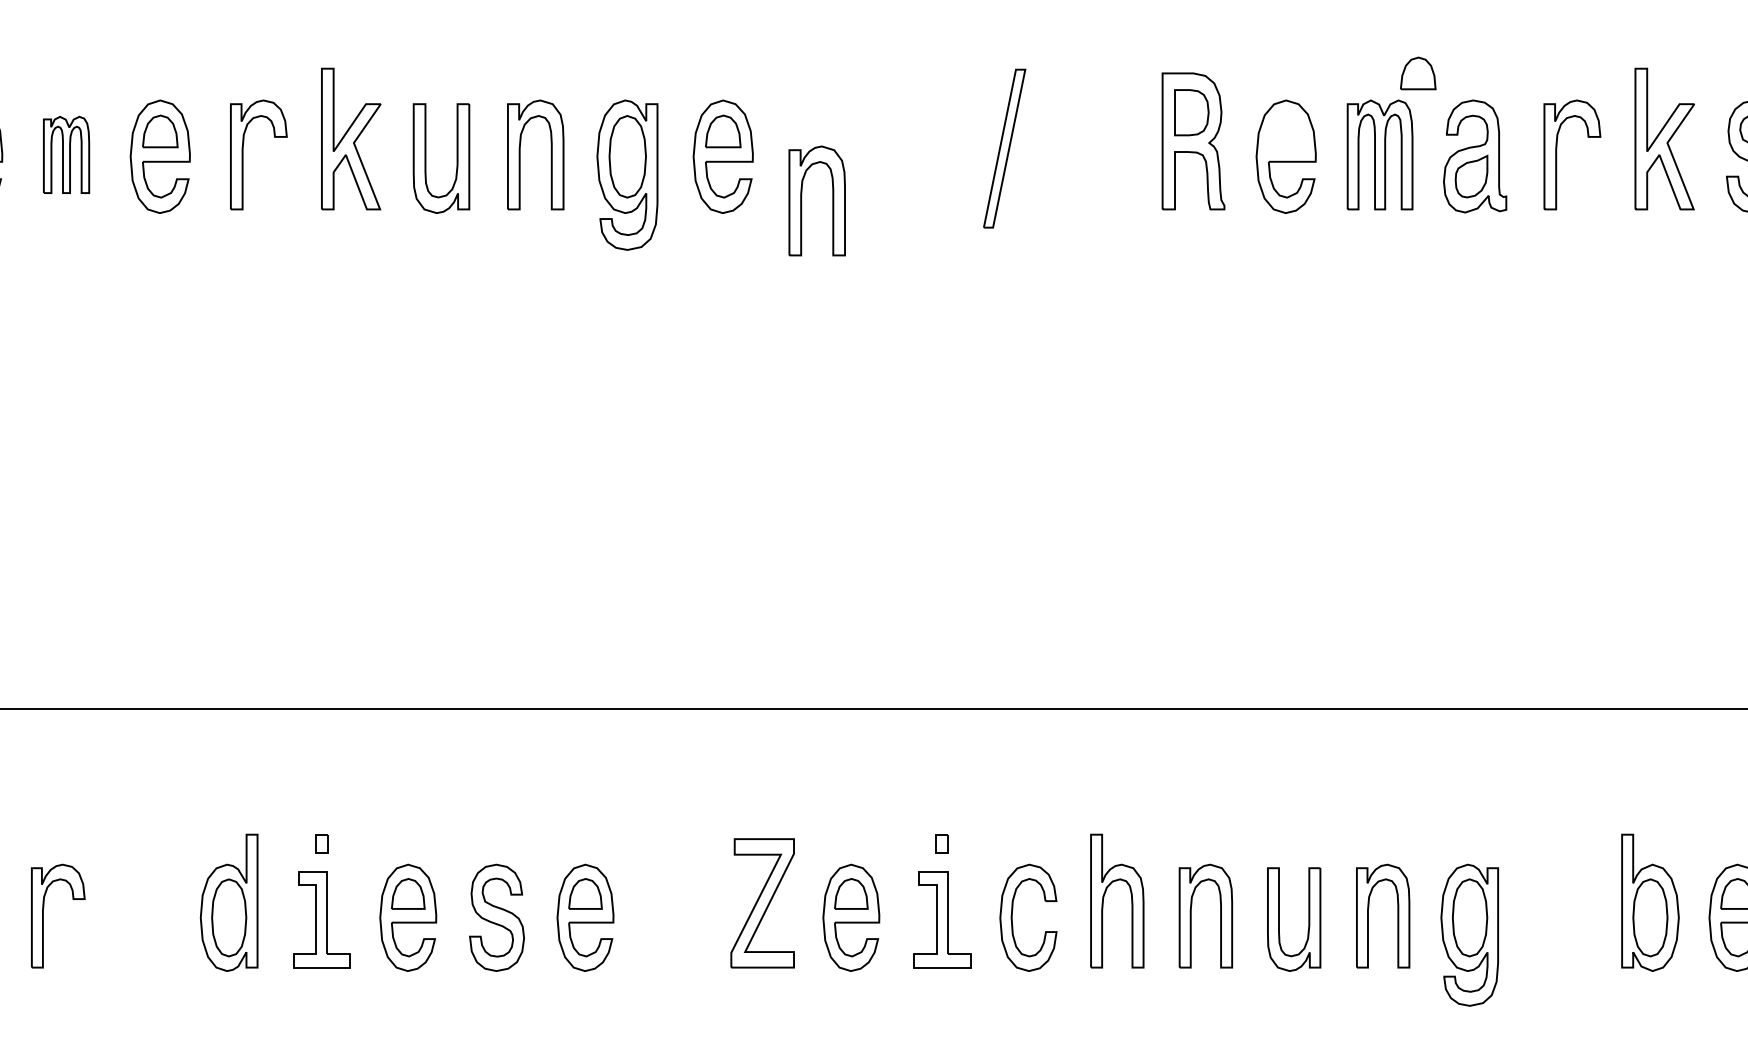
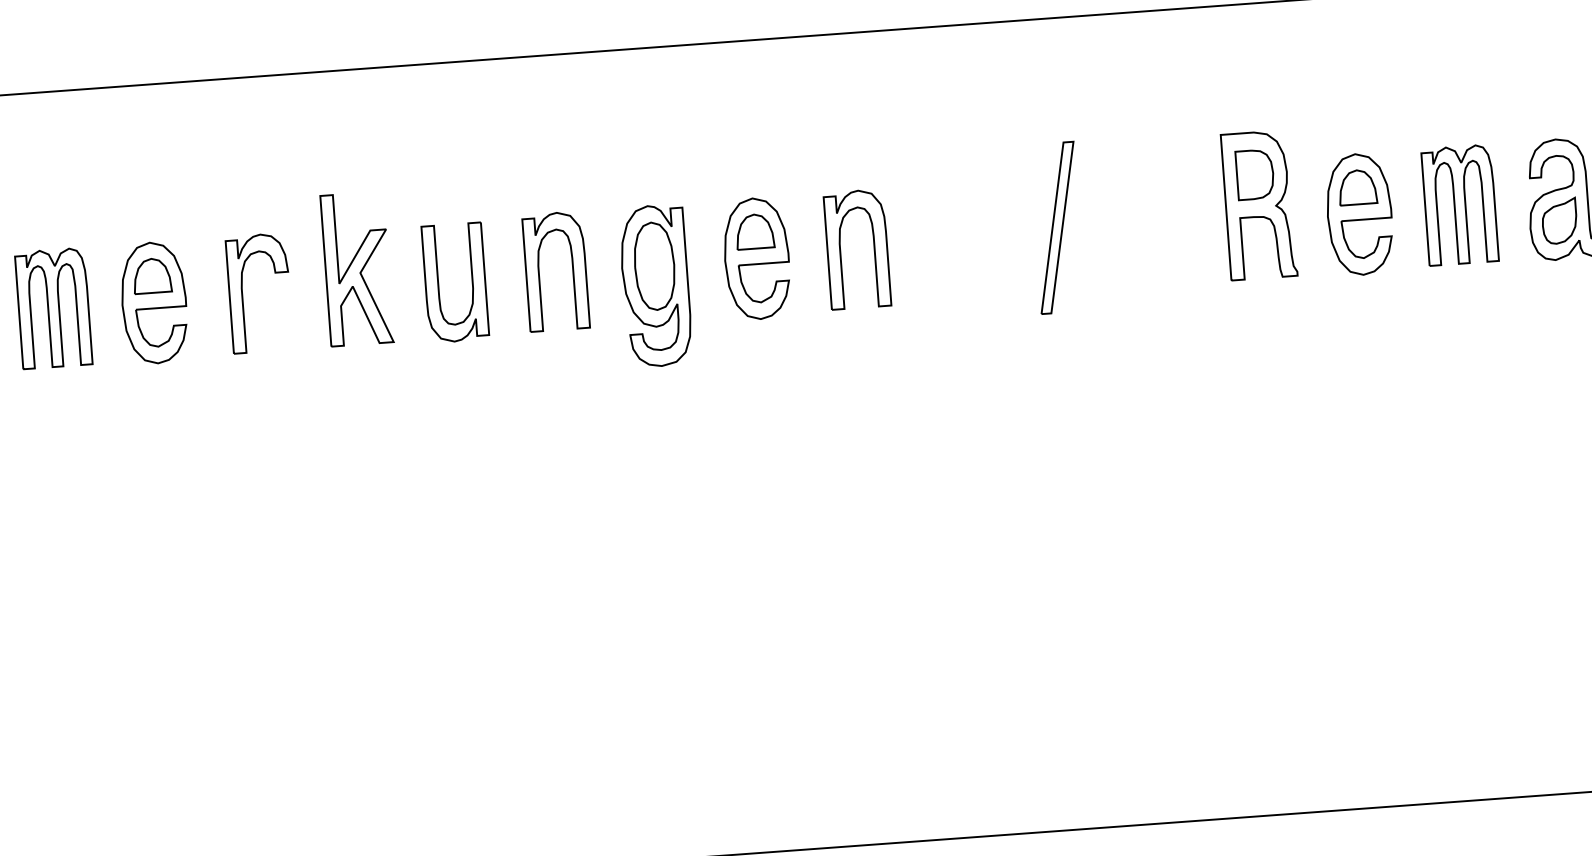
part: (1418, 73) -> (1357, 187), moved
part: (66, 154) -> (53, 307), size x1.43
part: (802, 200) -> (841, 250), moved

